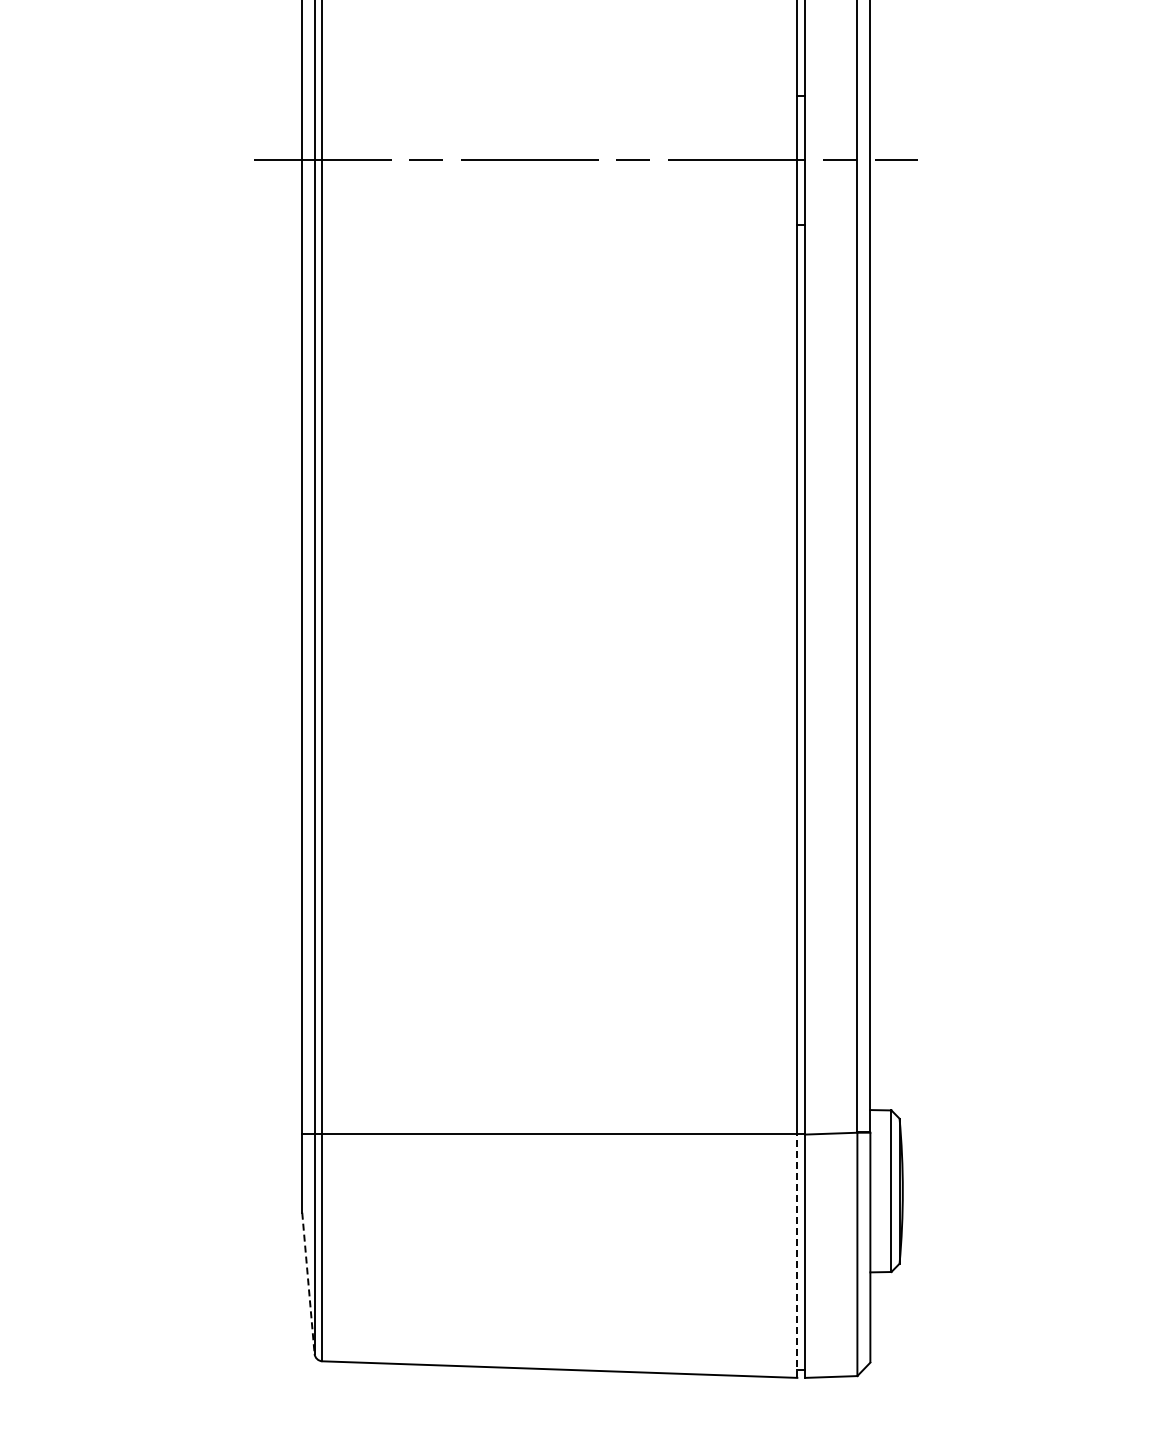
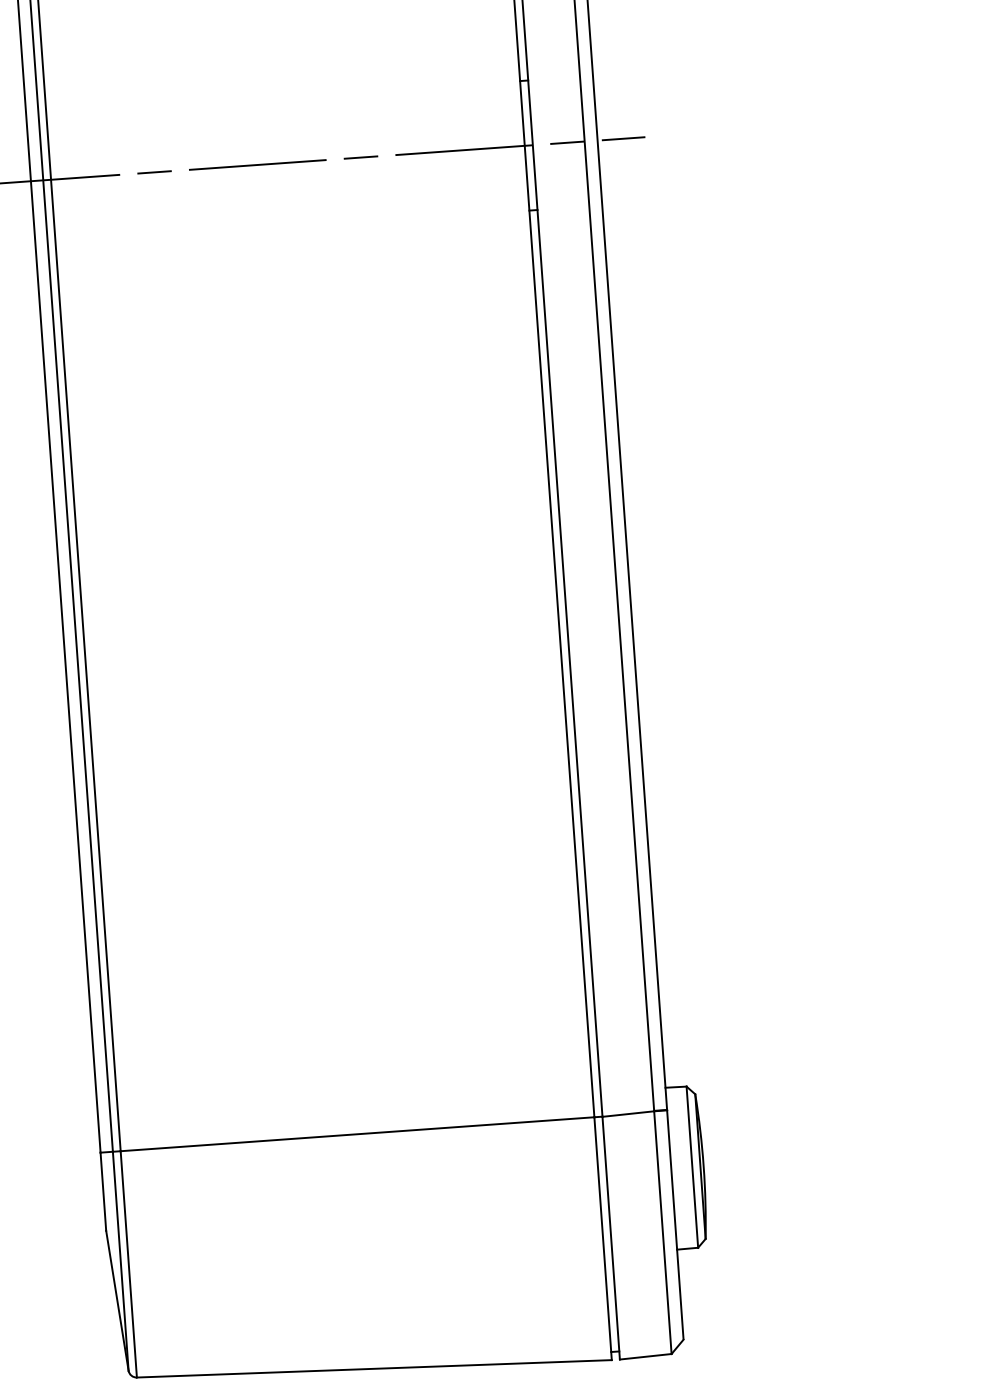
line: (797, 1256) -> (603, 1239), dashed -> solid
line: (308, 1283) -> (117, 1300), dashed -> solid

